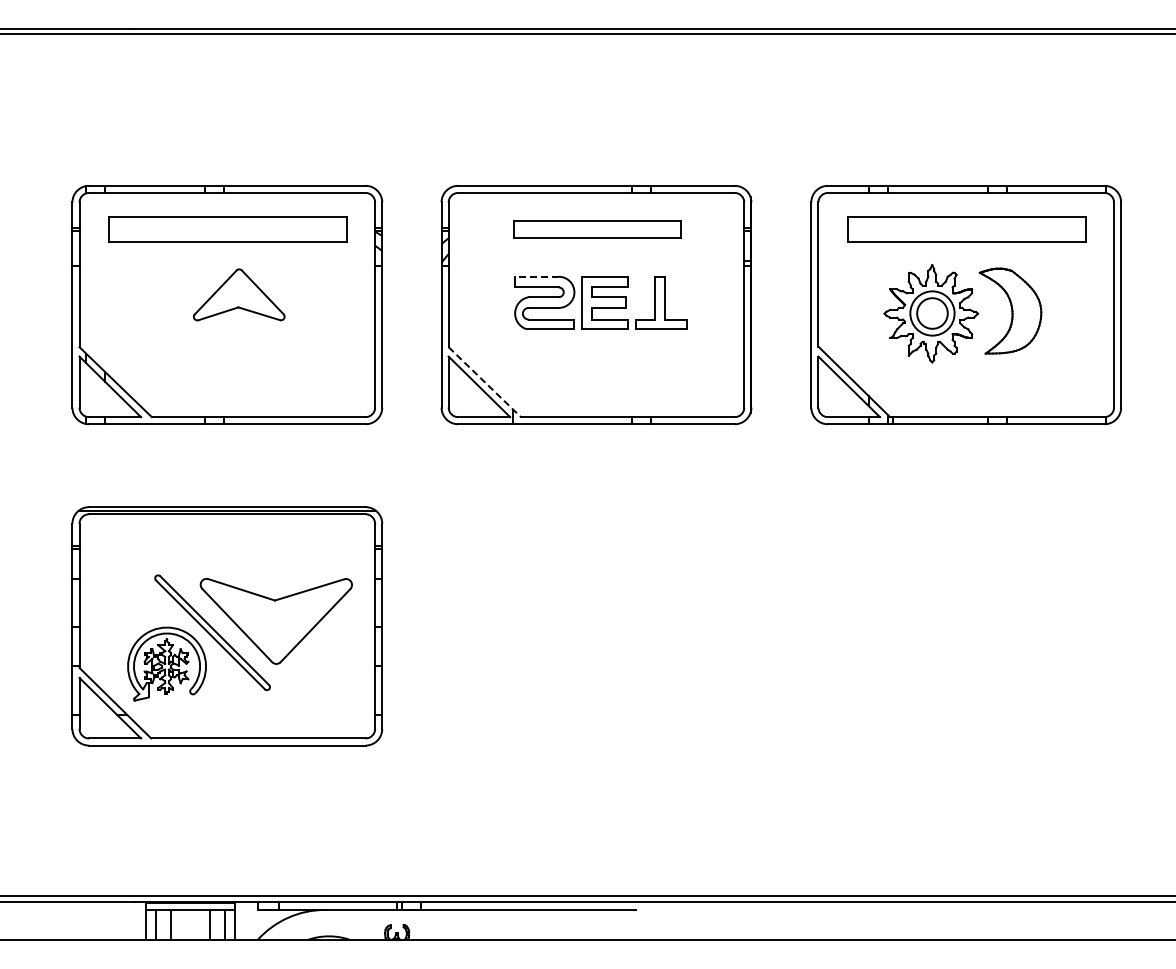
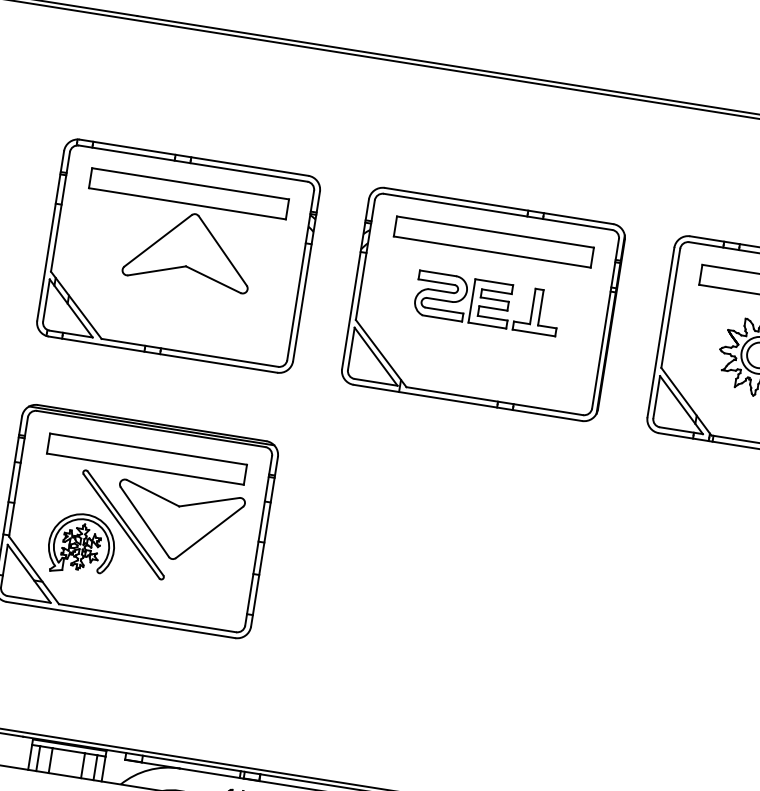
part: (596, 229) -> (493, 242), size x1.43
line: (537, 276) -> (438, 273), dashed -> solid
part: (238, 294) -> (189, 248), size x1.67
line: (485, 382) -> (381, 353), dashed -> solid
part: (227, 550) -> (146, 458), added

